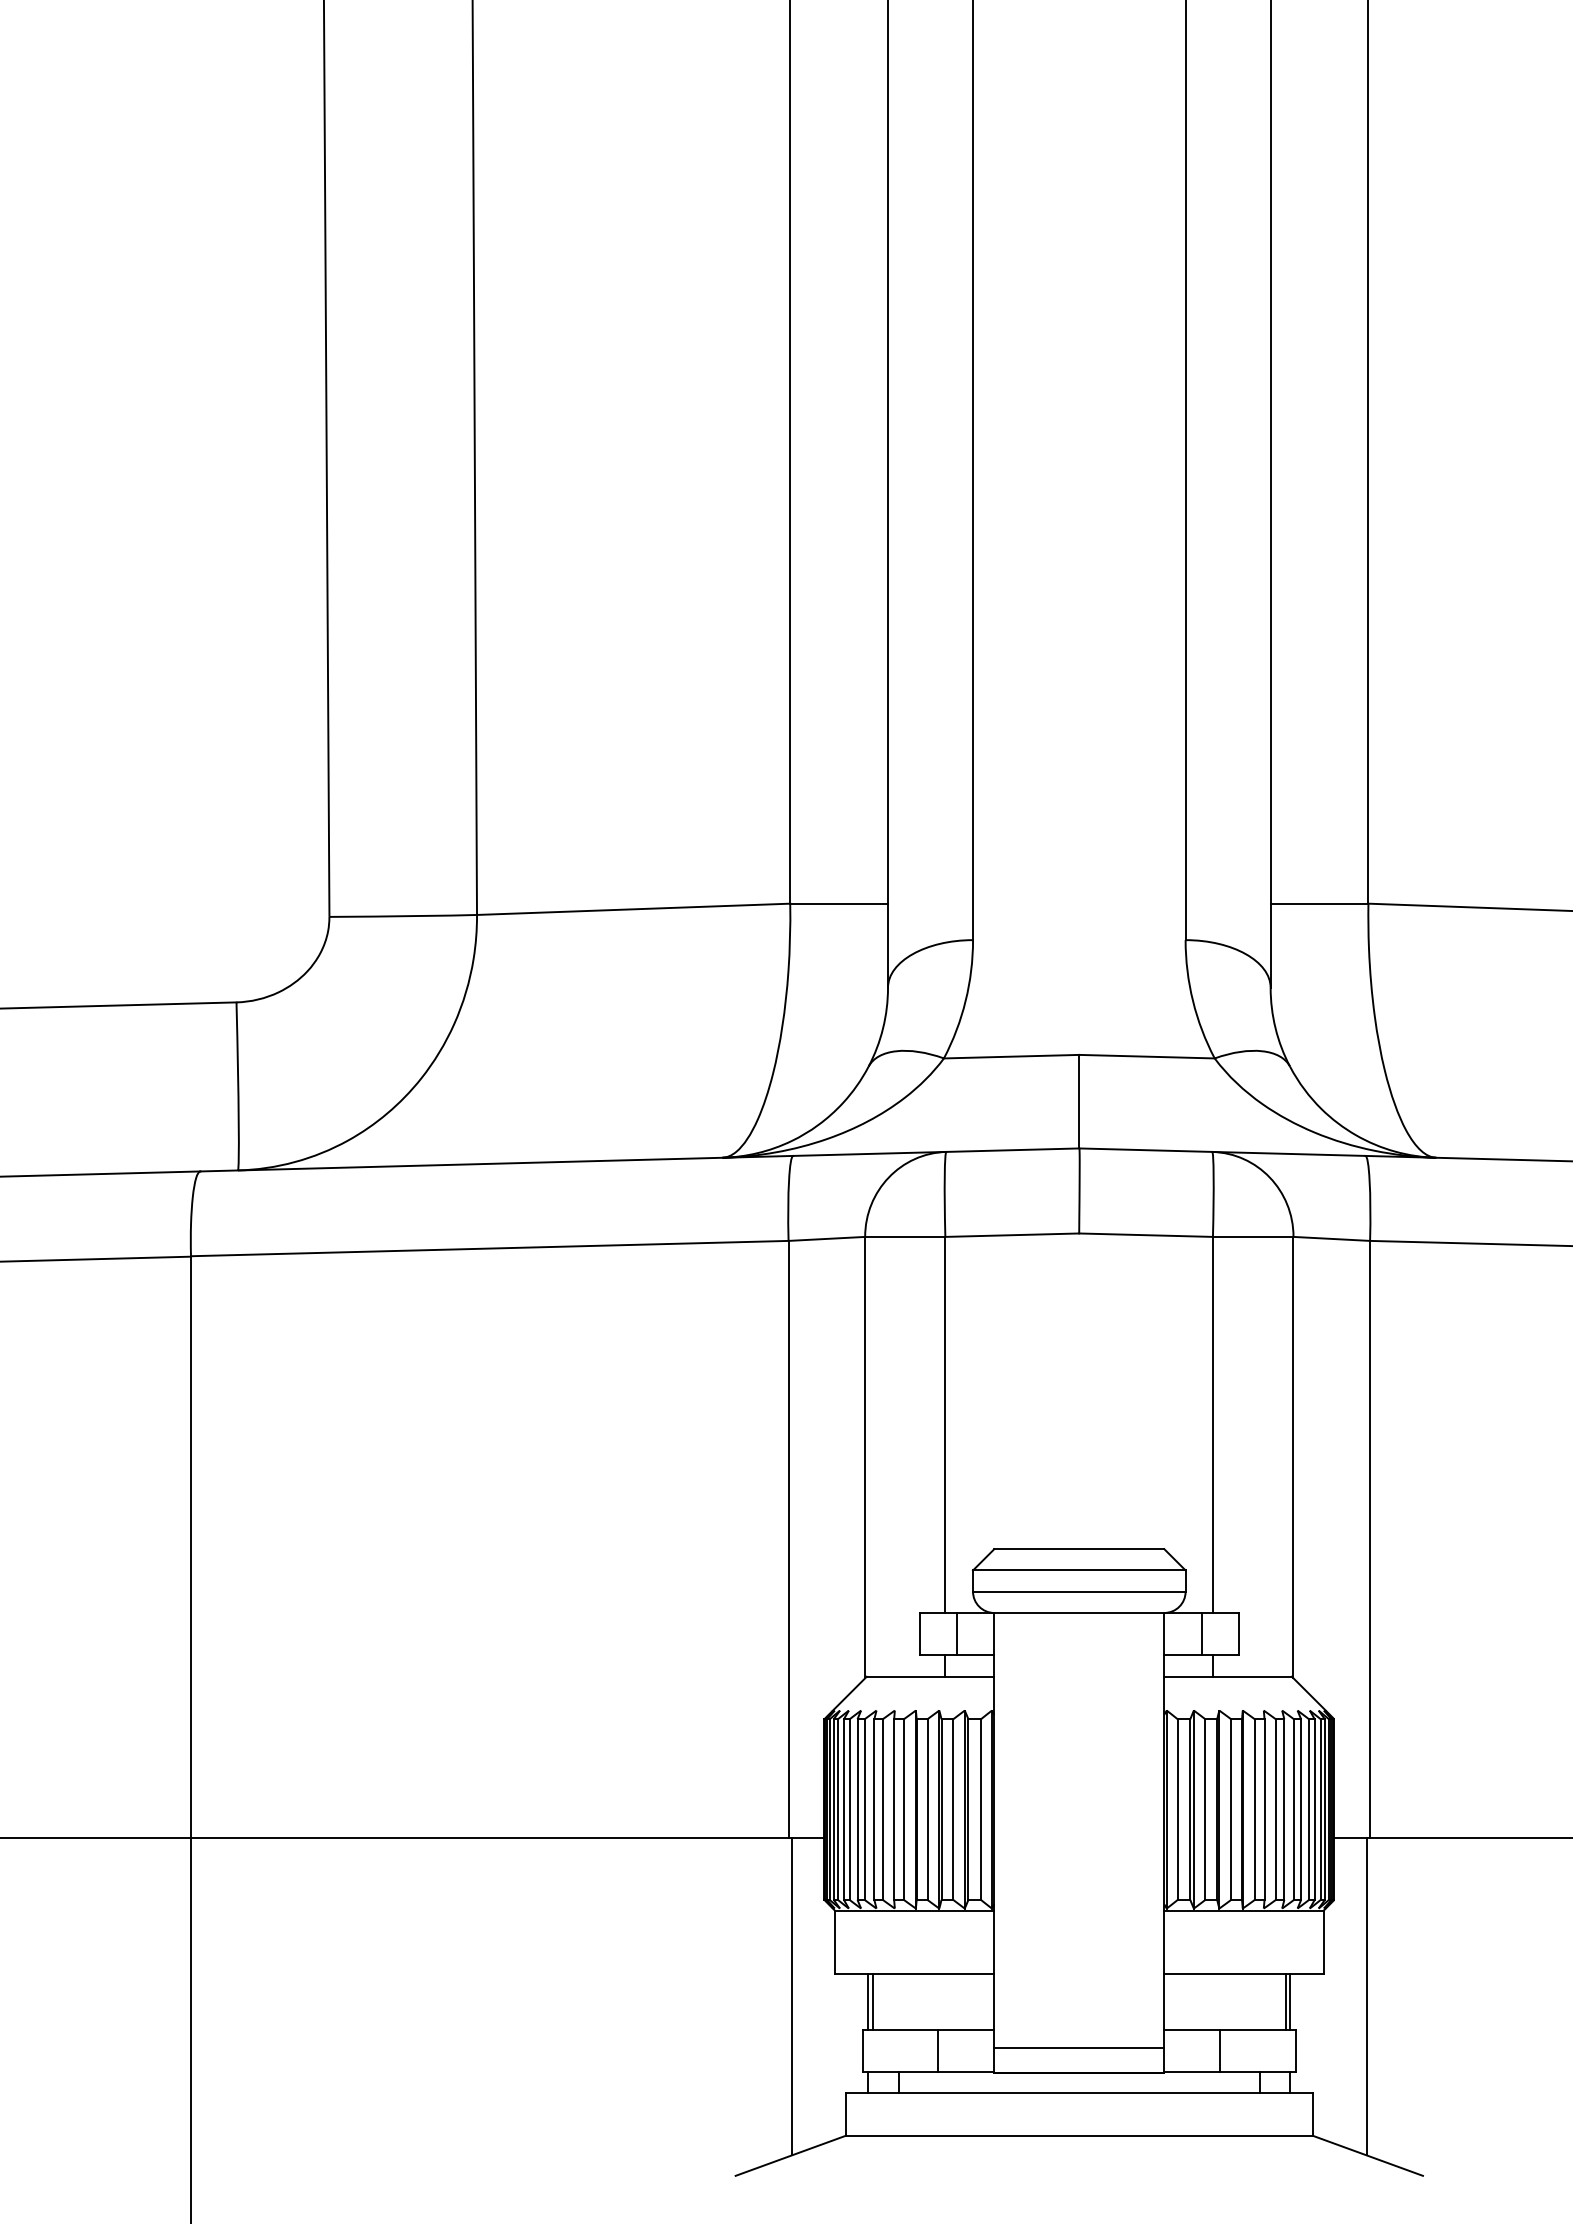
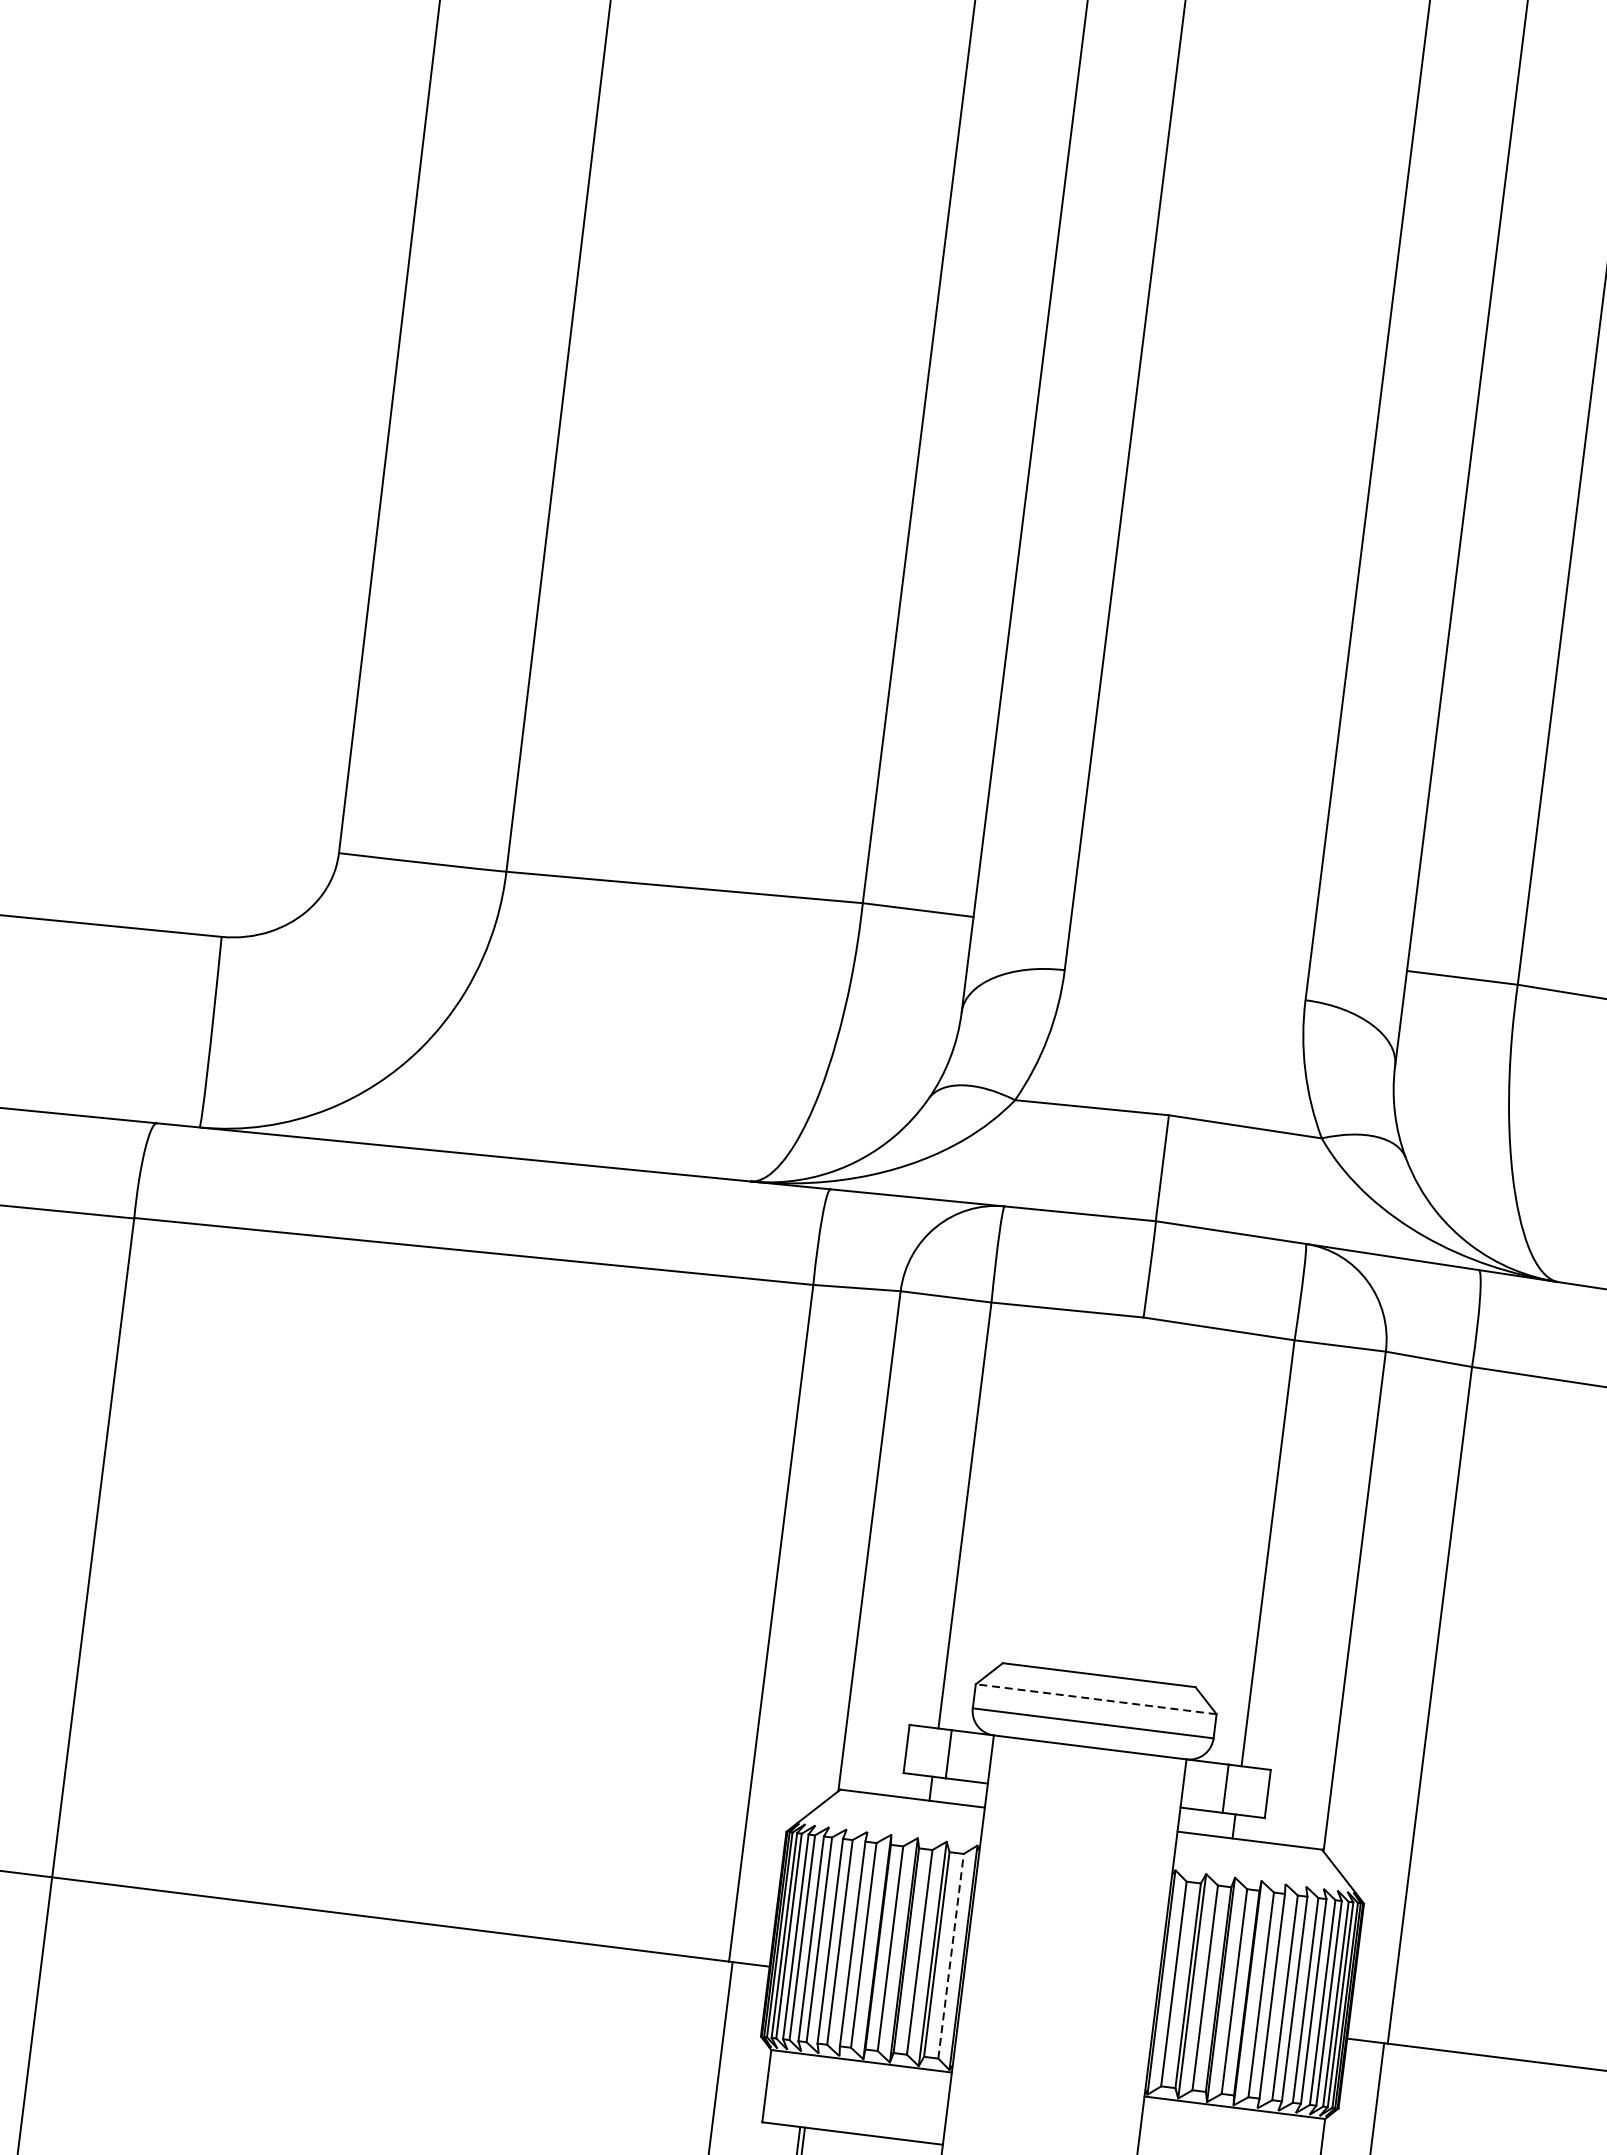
line: (1078, 1570) -> (1095, 1699), solid -> dashed
line: (980, 1809) -> (950, 1956), solid -> dashed

